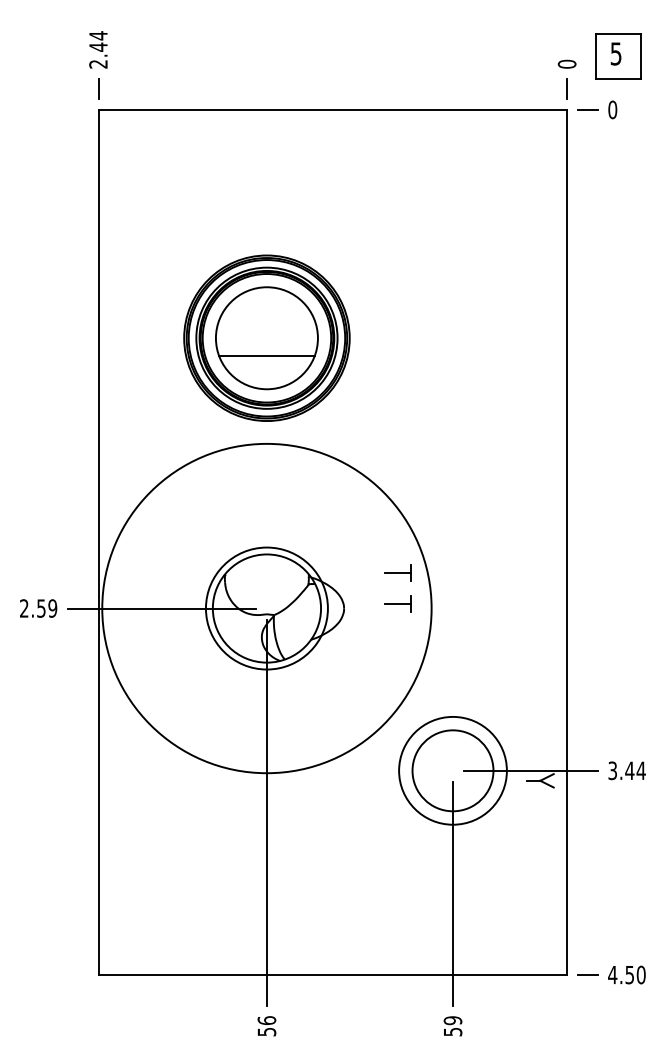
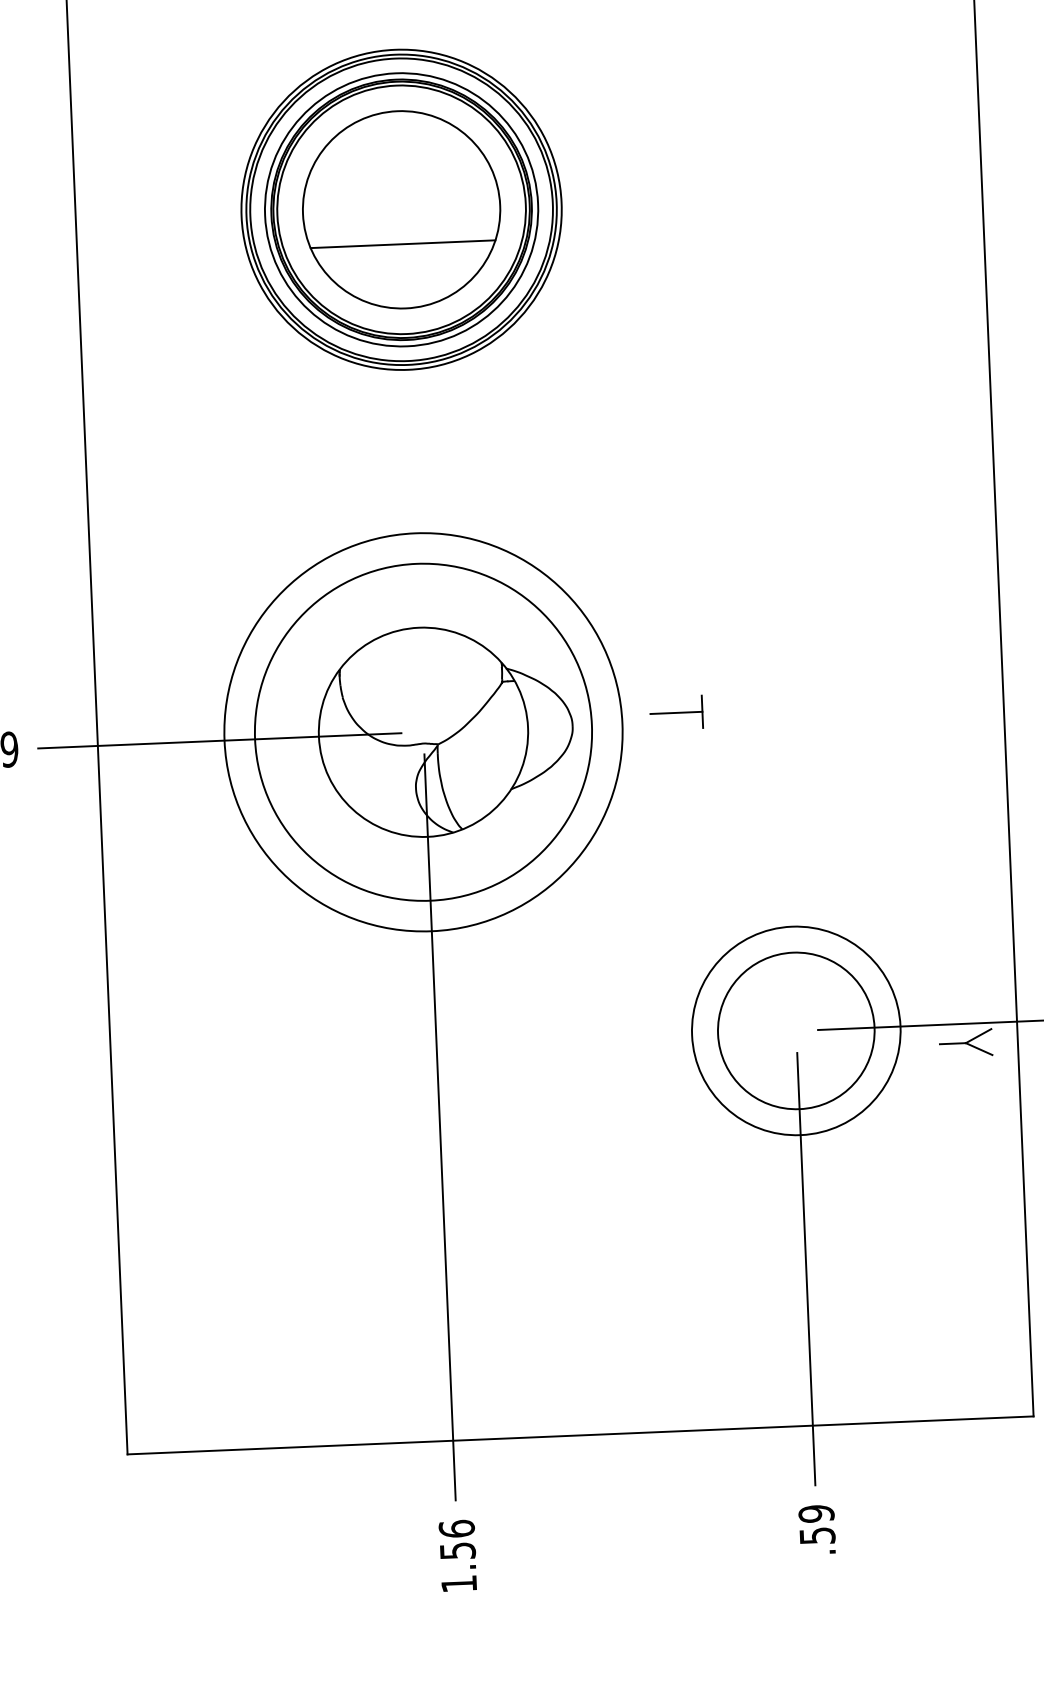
part: (397, 572) -> (672, 652), removed
circle: (266, 608) -> (422, 732), size x0.62
circle: (266, 608) -> (422, 732), size x1.43

